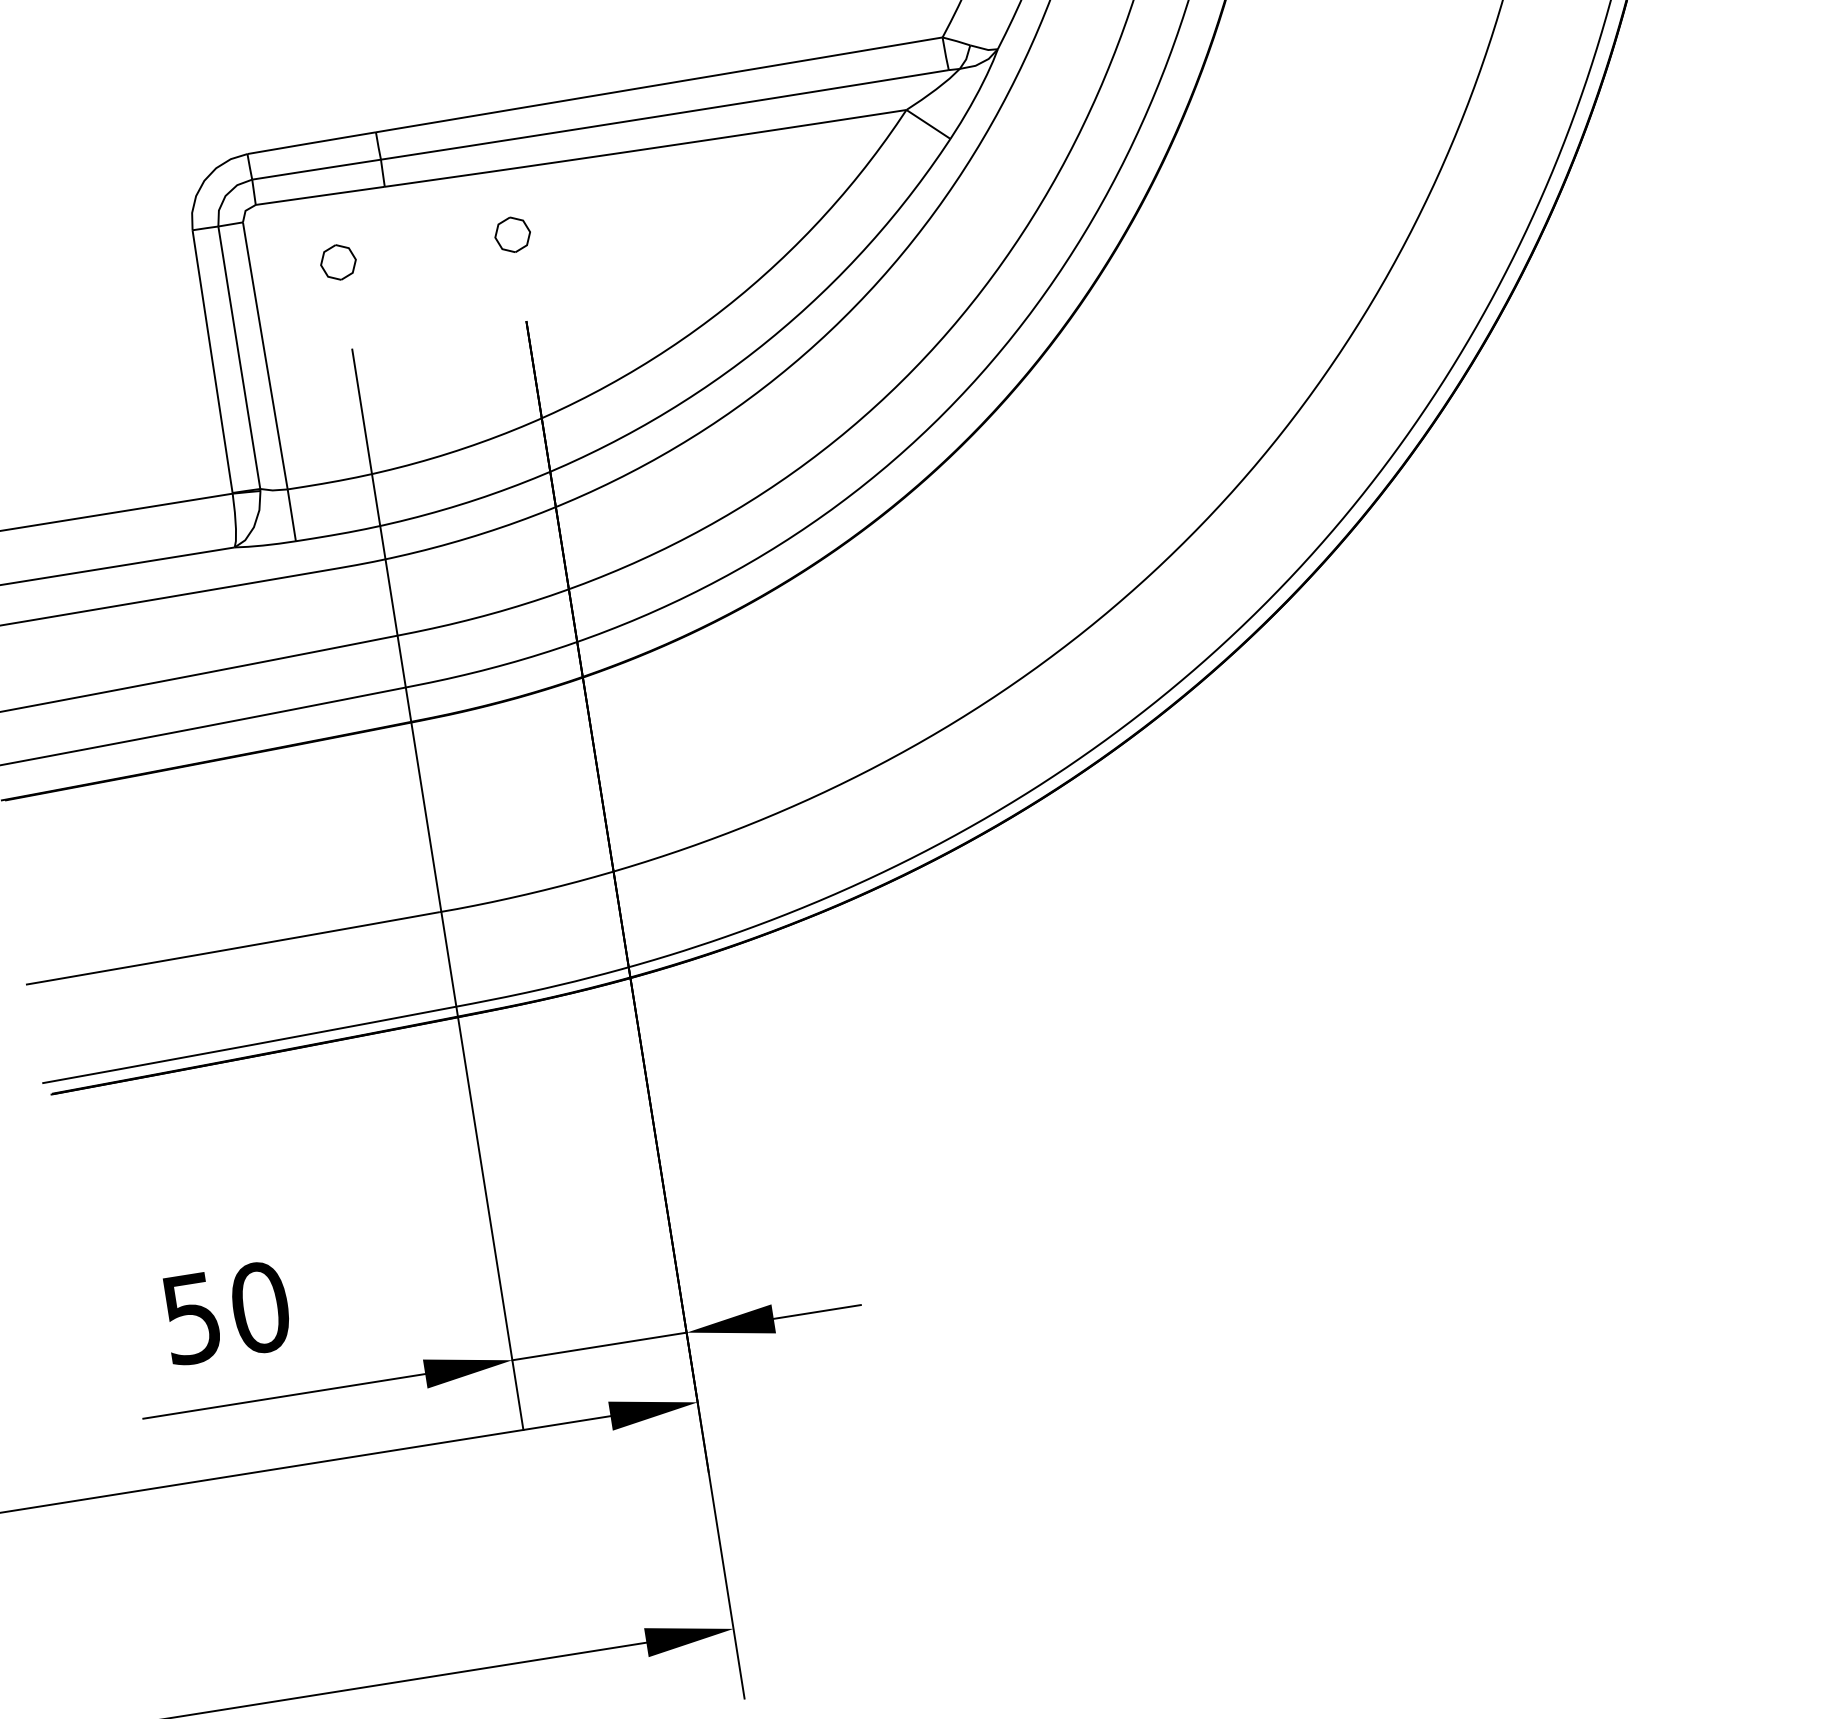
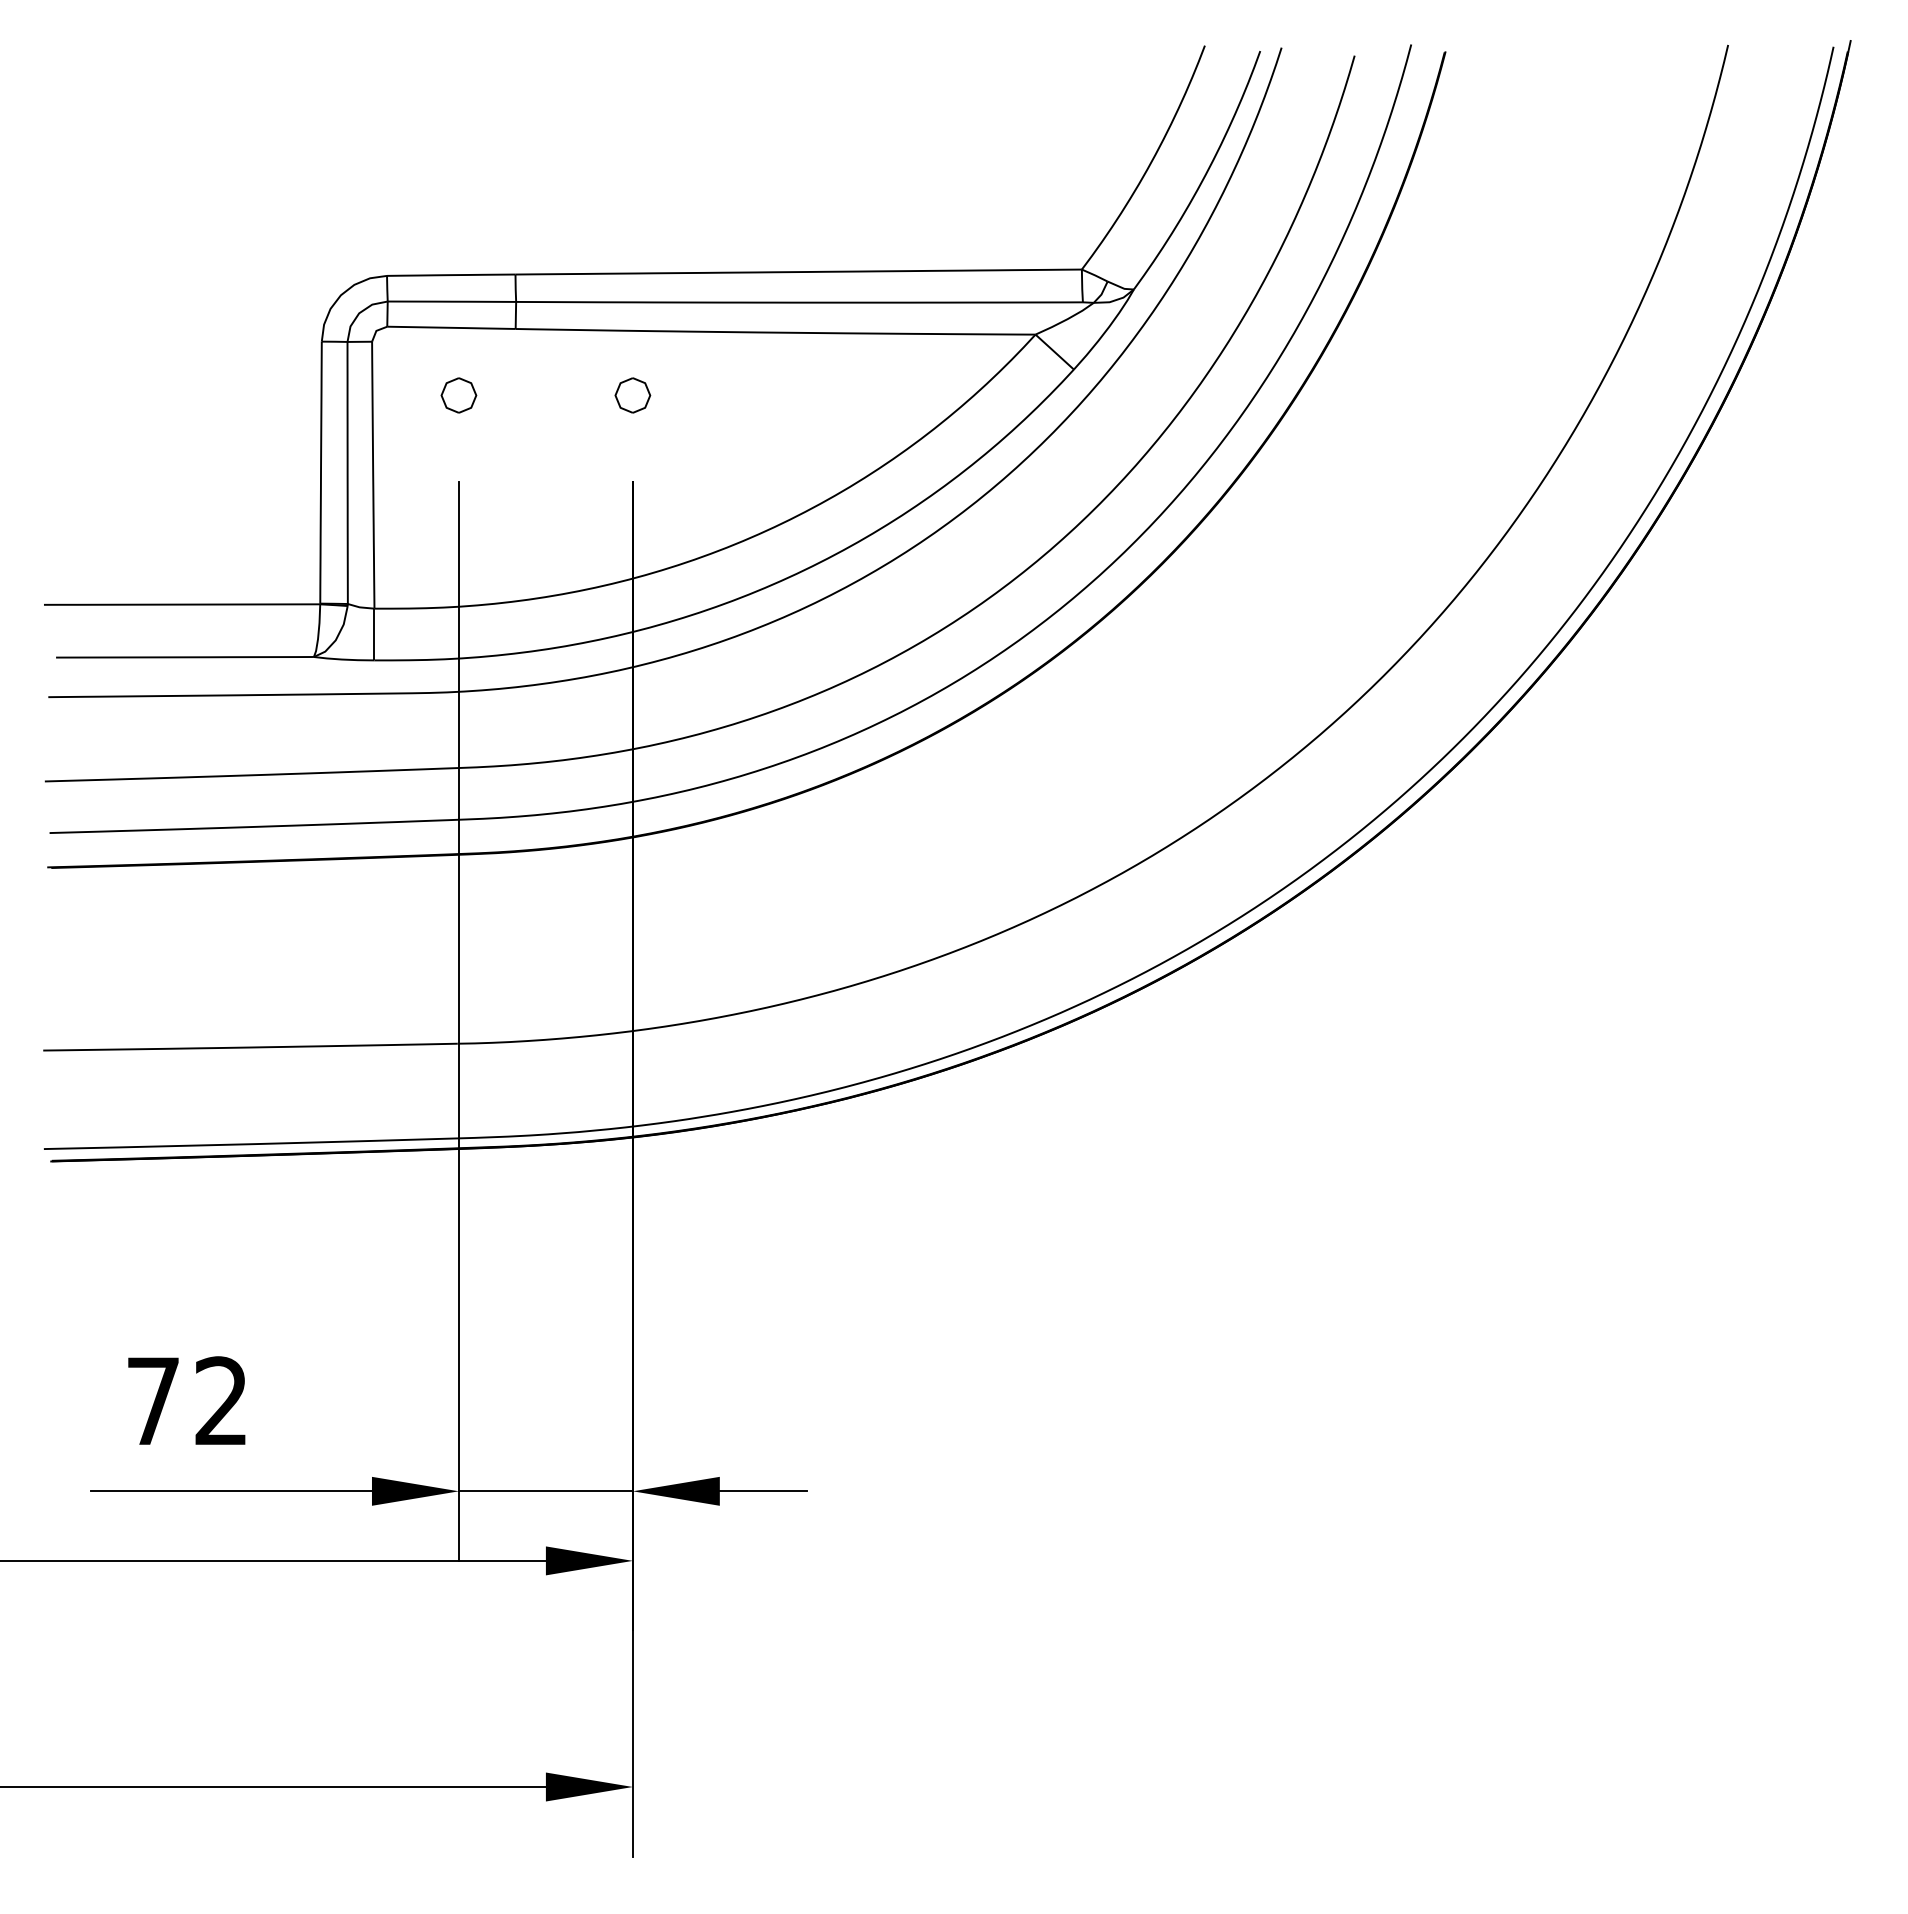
text: (226, 1313) -> (187, 1401), 50 -> 72

